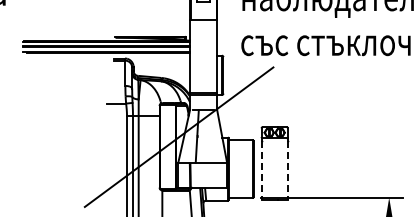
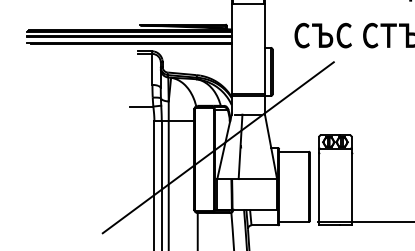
line: (261, 171) -> (319, 189), dashed -> solid
line: (287, 171) -> (351, 189), dashed -> solid

